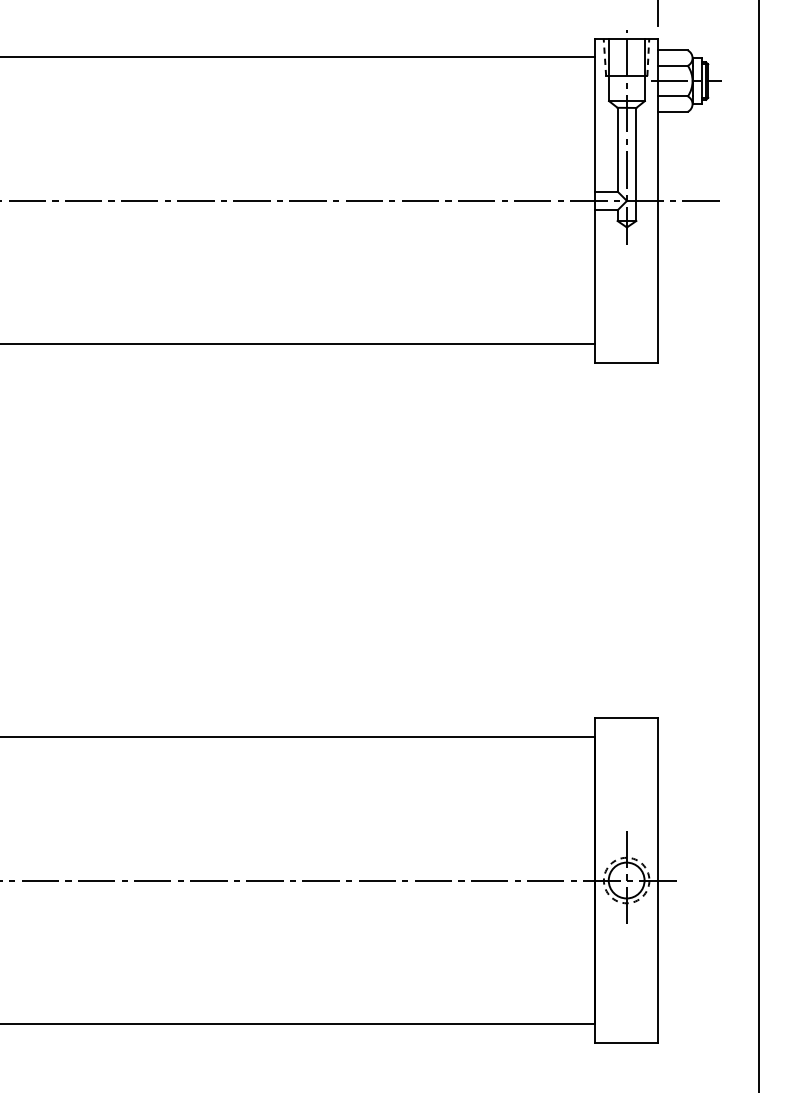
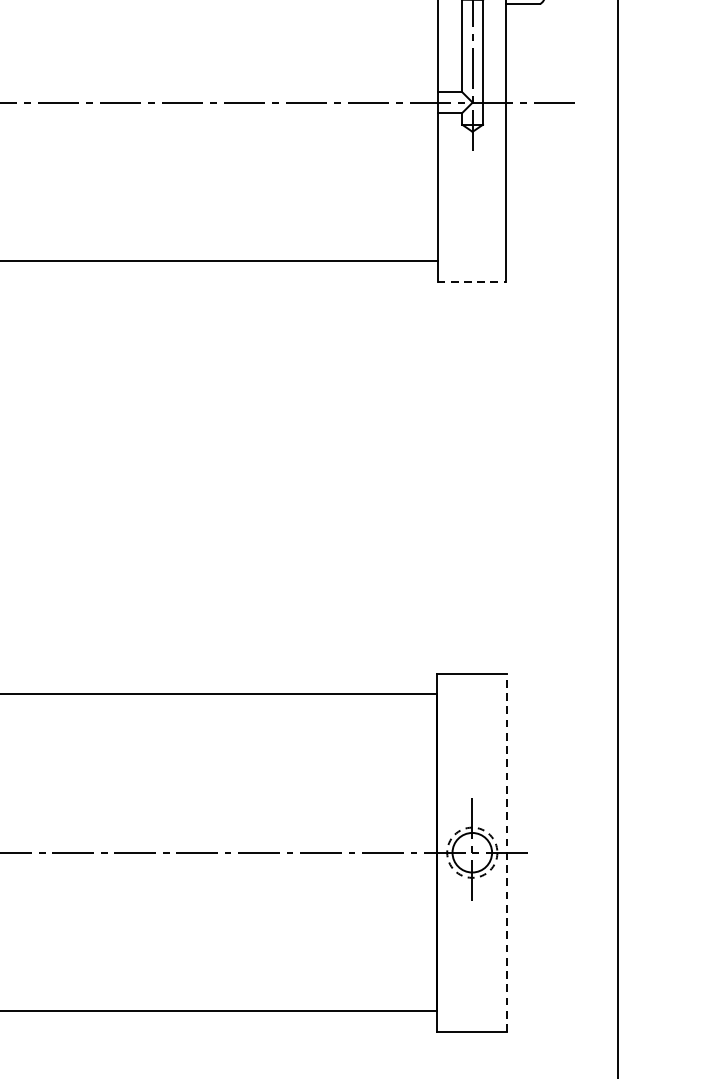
line: (626, 363) -> (472, 282), solid -> dashed
line: (657, 880) -> (506, 852), solid -> dashed

